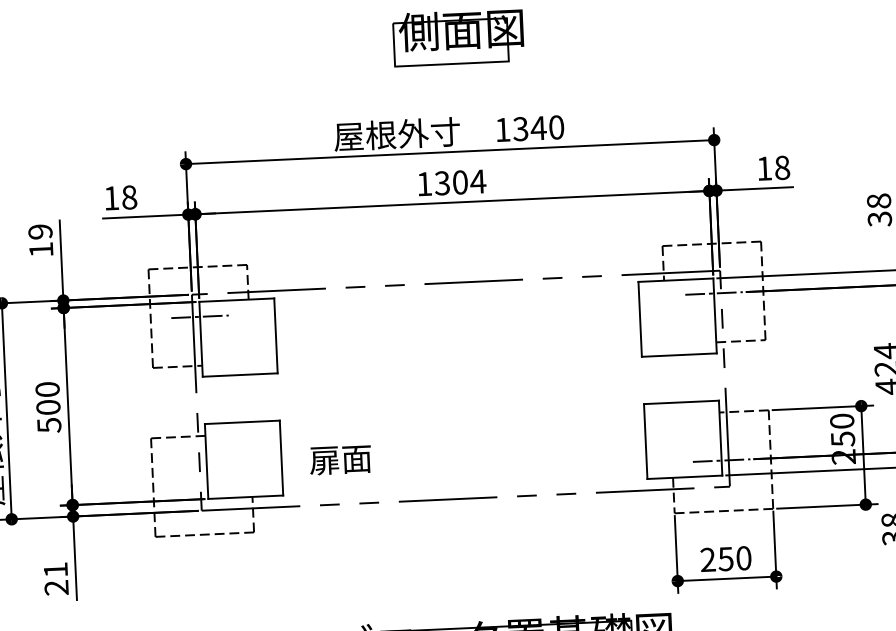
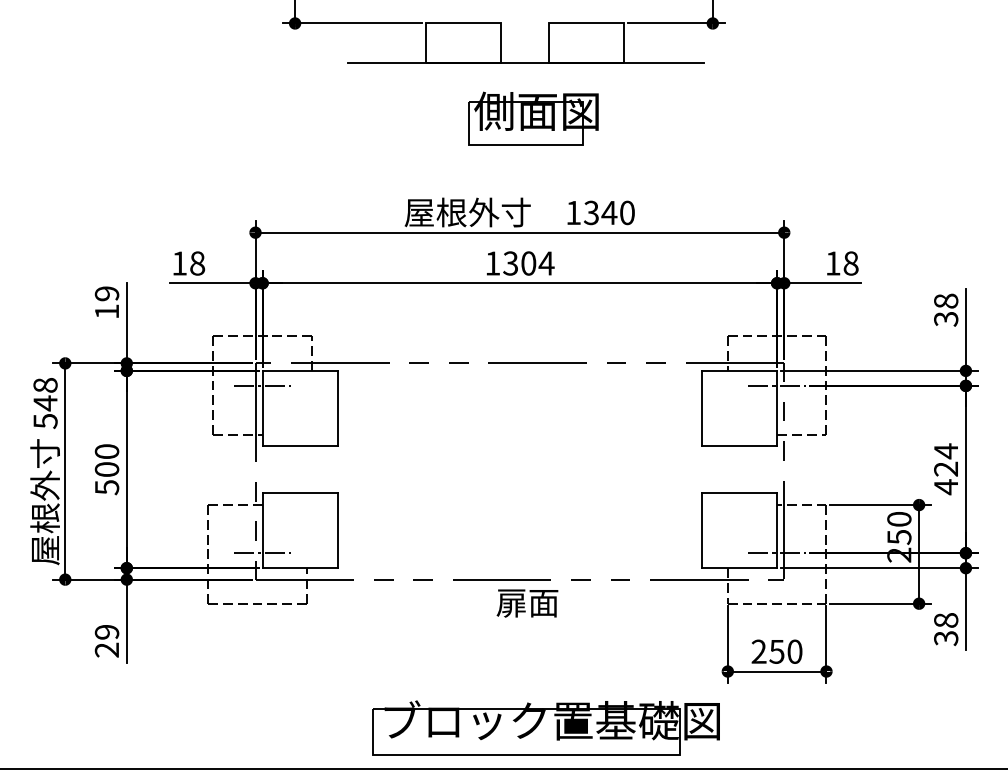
text: (340, 460) -> (527, 603), moved
line: (207, 484) -> (262, 553), added
text: (55, 570) -> (106, 632), 21 -> 29

